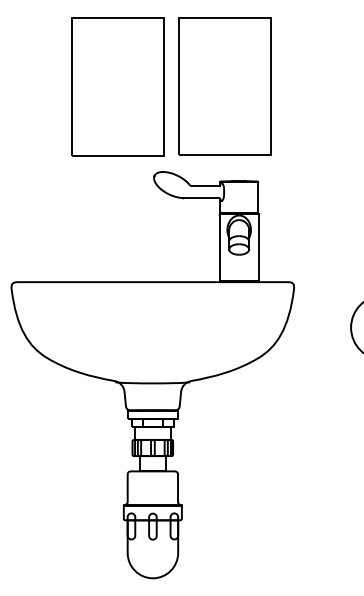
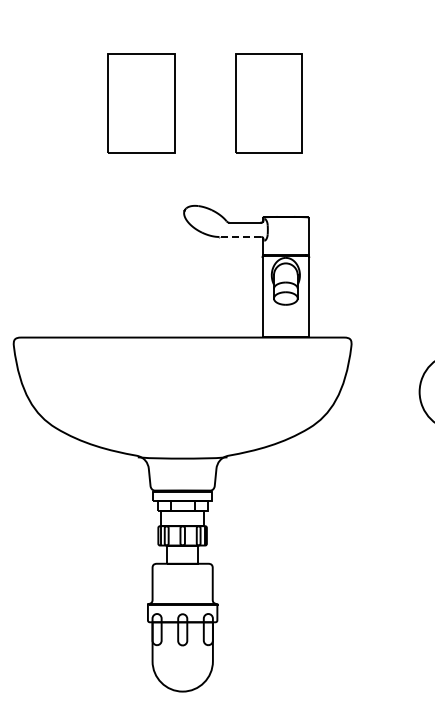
part: (118, 86) -> (141, 103), size x0.6
part: (224, 86) -> (268, 103), size x0.6
line: (200, 197) -> (239, 236), solid -> dashed

